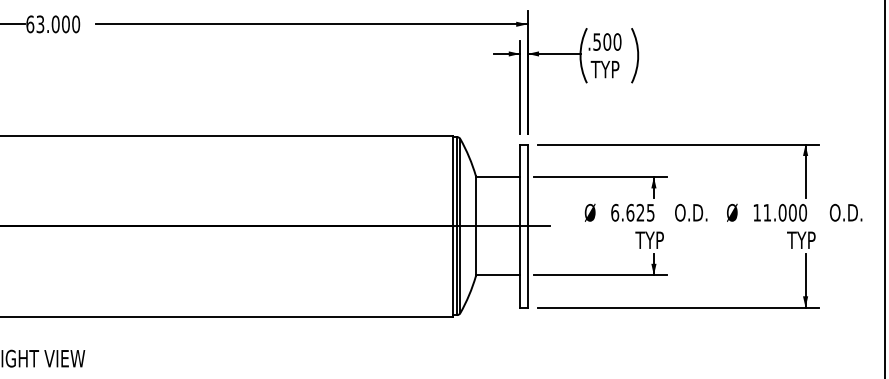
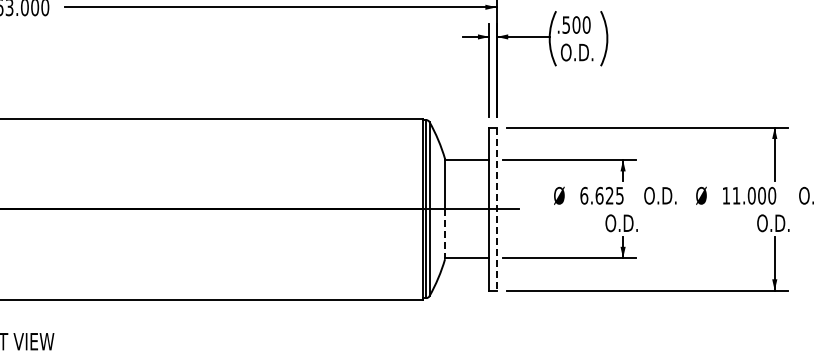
text: (607, 69) -> (576, 52), TYP -> O.D.
line: (527, 226) -> (496, 209), solid -> dashed
text: (651, 240) -> (620, 223), TYP -> O.D.
text: (803, 240) -> (772, 223), TYP -> O.D.
line: (475, 251) -> (444, 234), solid -> dashed

